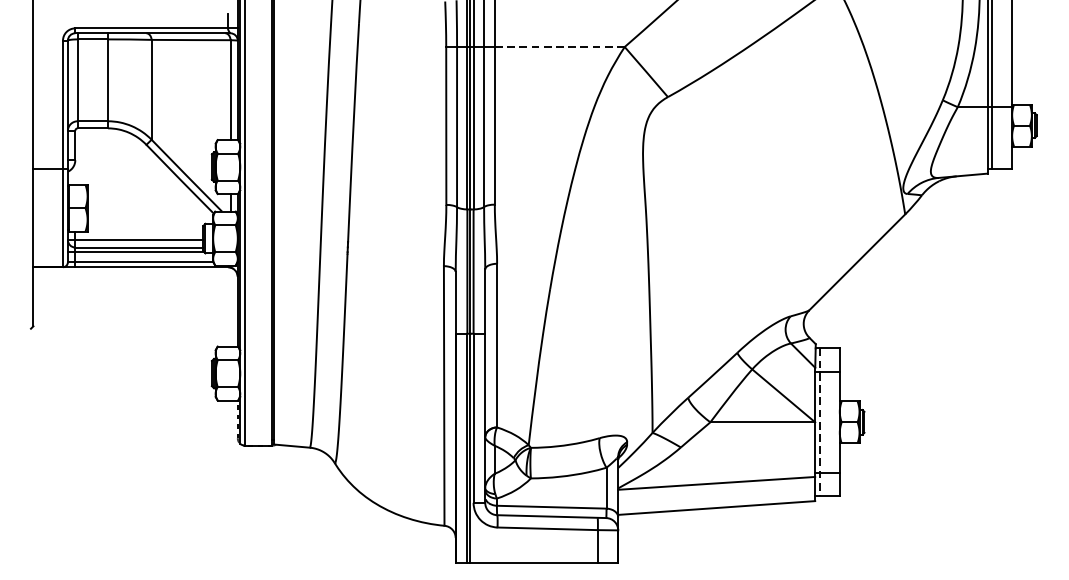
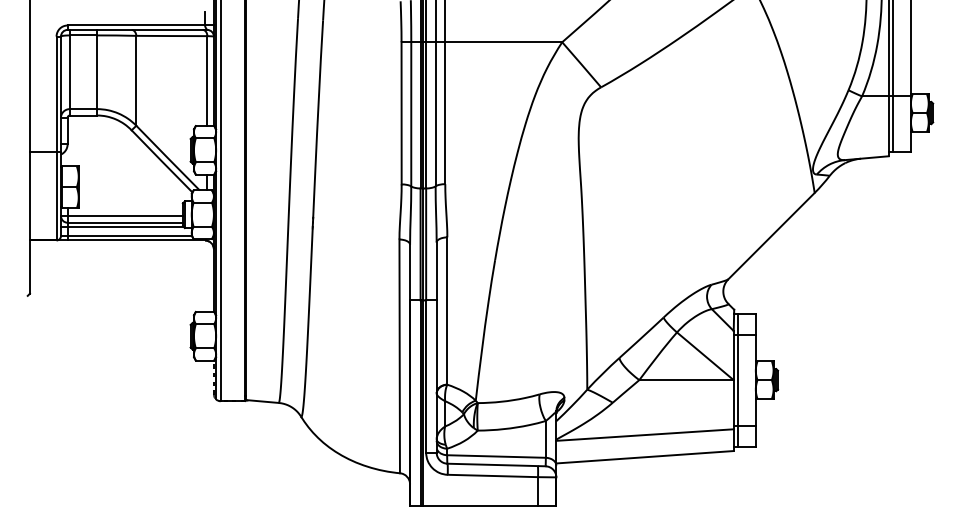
line: (560, 47) -> (504, 42), dashed -> solid
line: (820, 422) -> (738, 380), dashed -> solid

